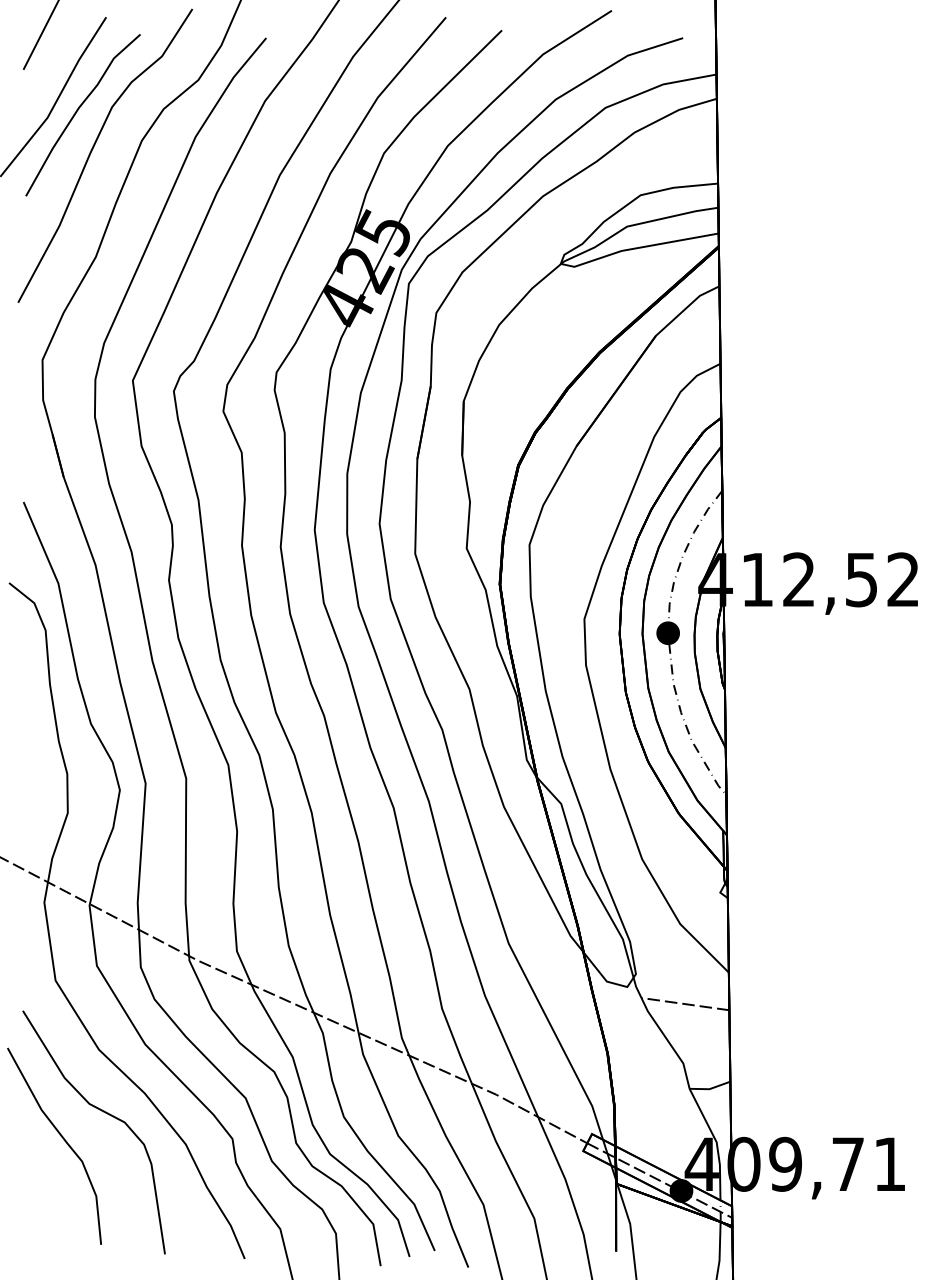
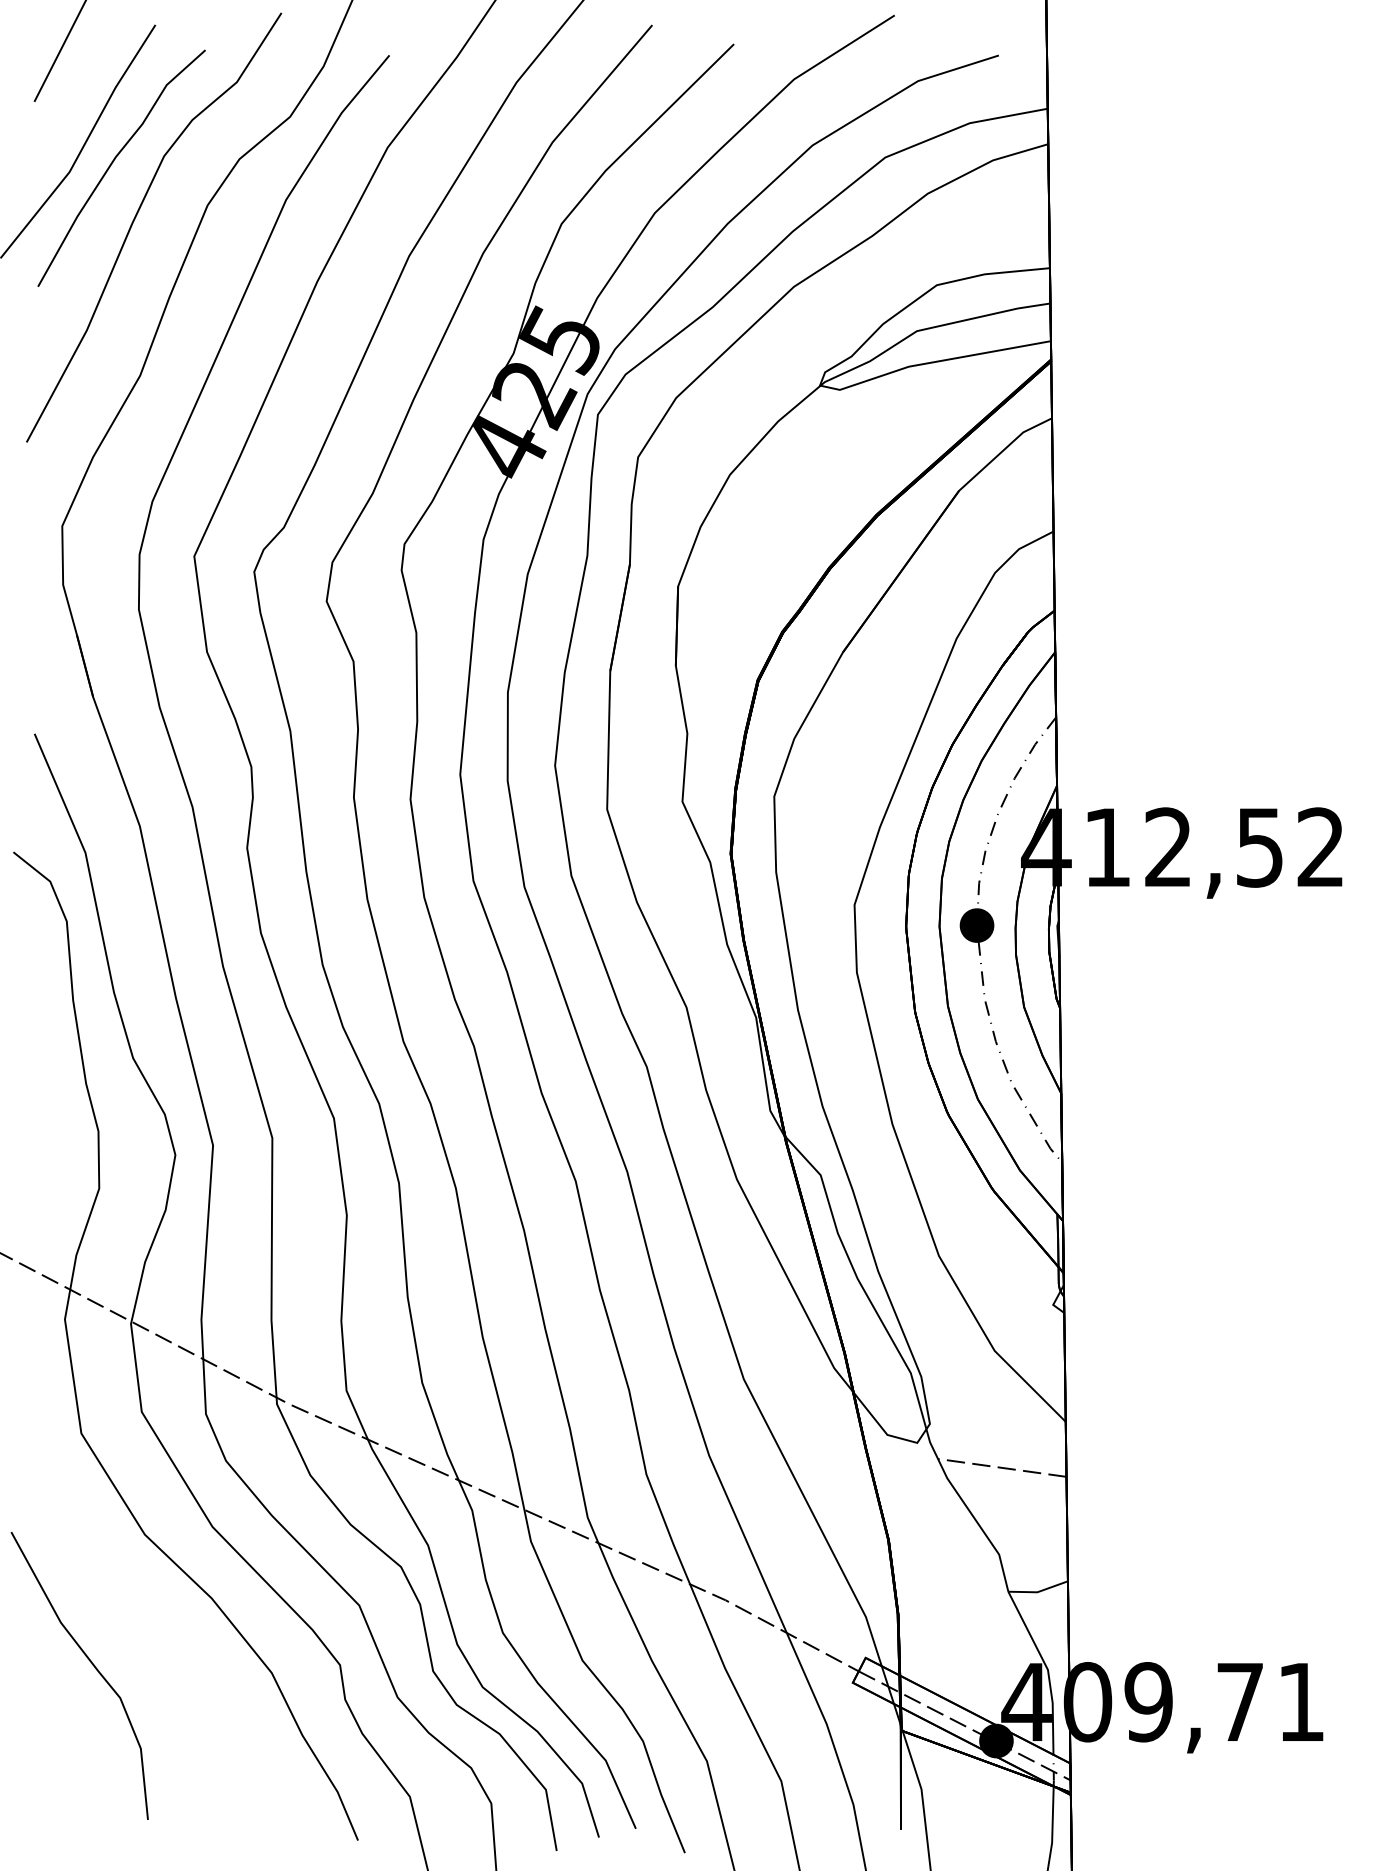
curve: (103, 1112) -> (151, 1626), removed

